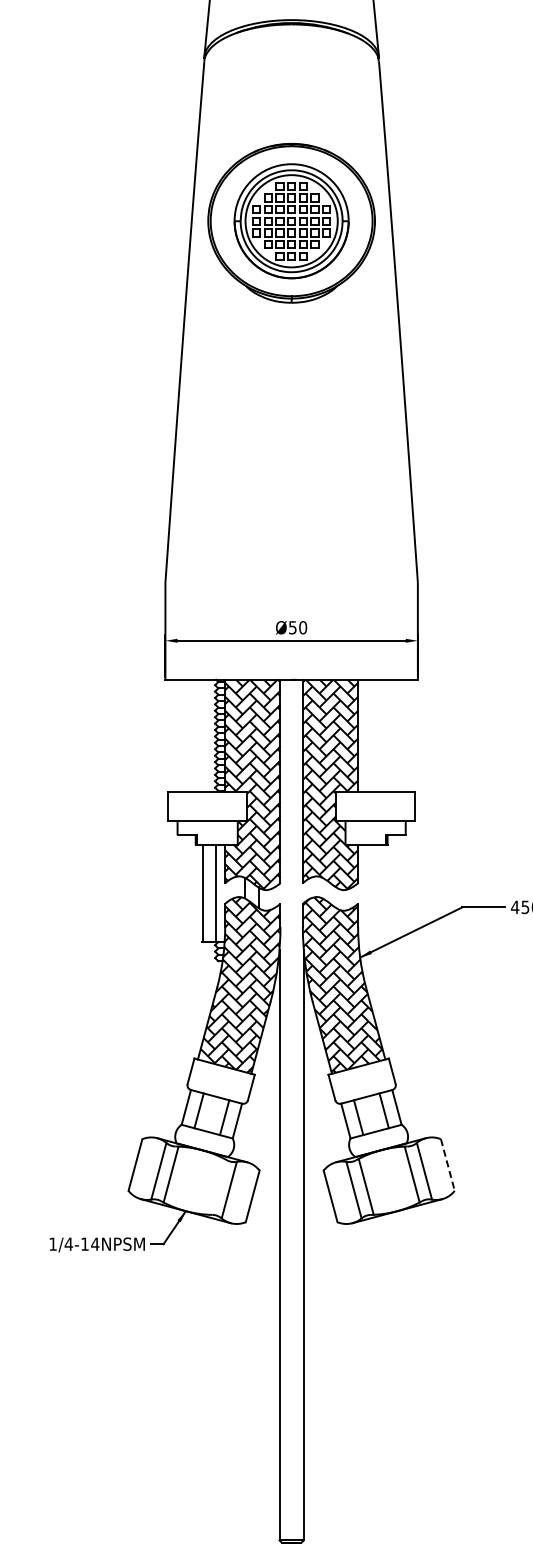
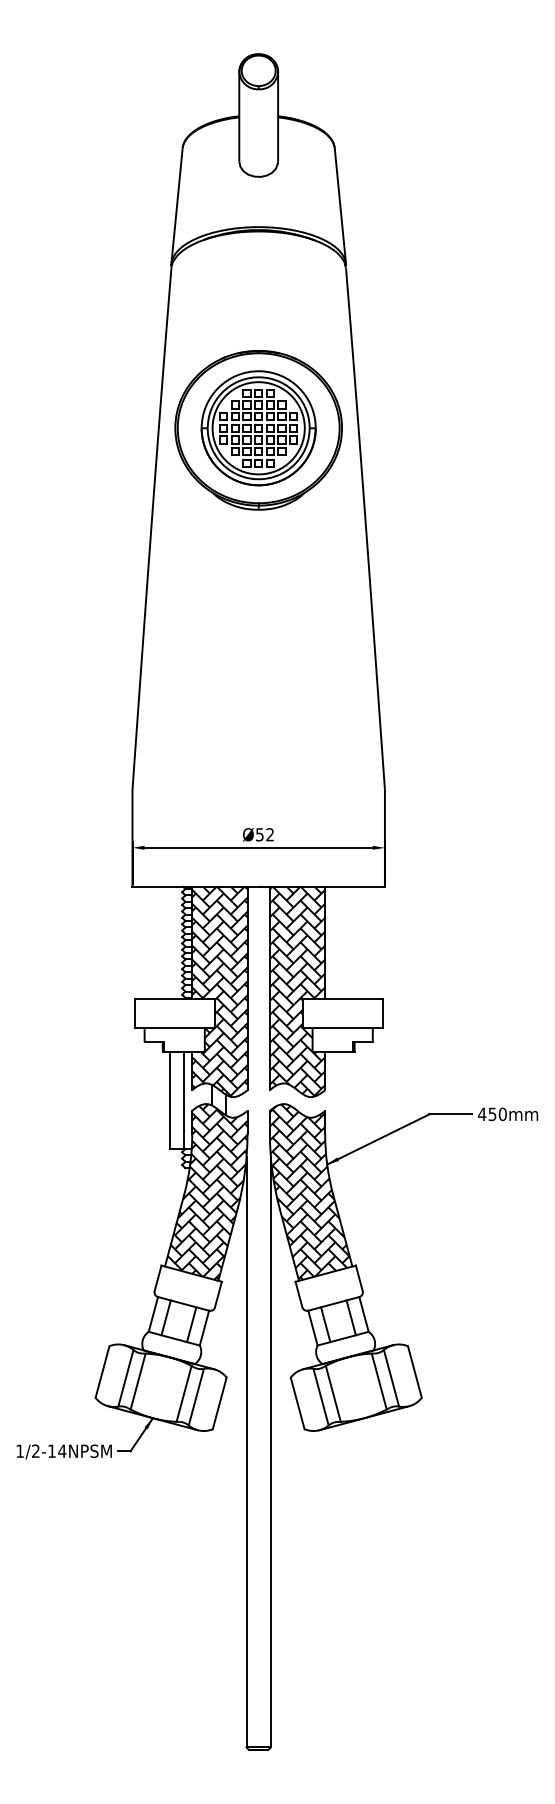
text: (303, 627) -> (270, 834), Ø50 -> Ø52
line: (447, 1165) -> (414, 1372), dashed -> solid
line: (216, 1186) -> (183, 1393), added
text: (68, 1243) -> (35, 1450), 1/4-14NPSM -> 1/2-14NPSM

